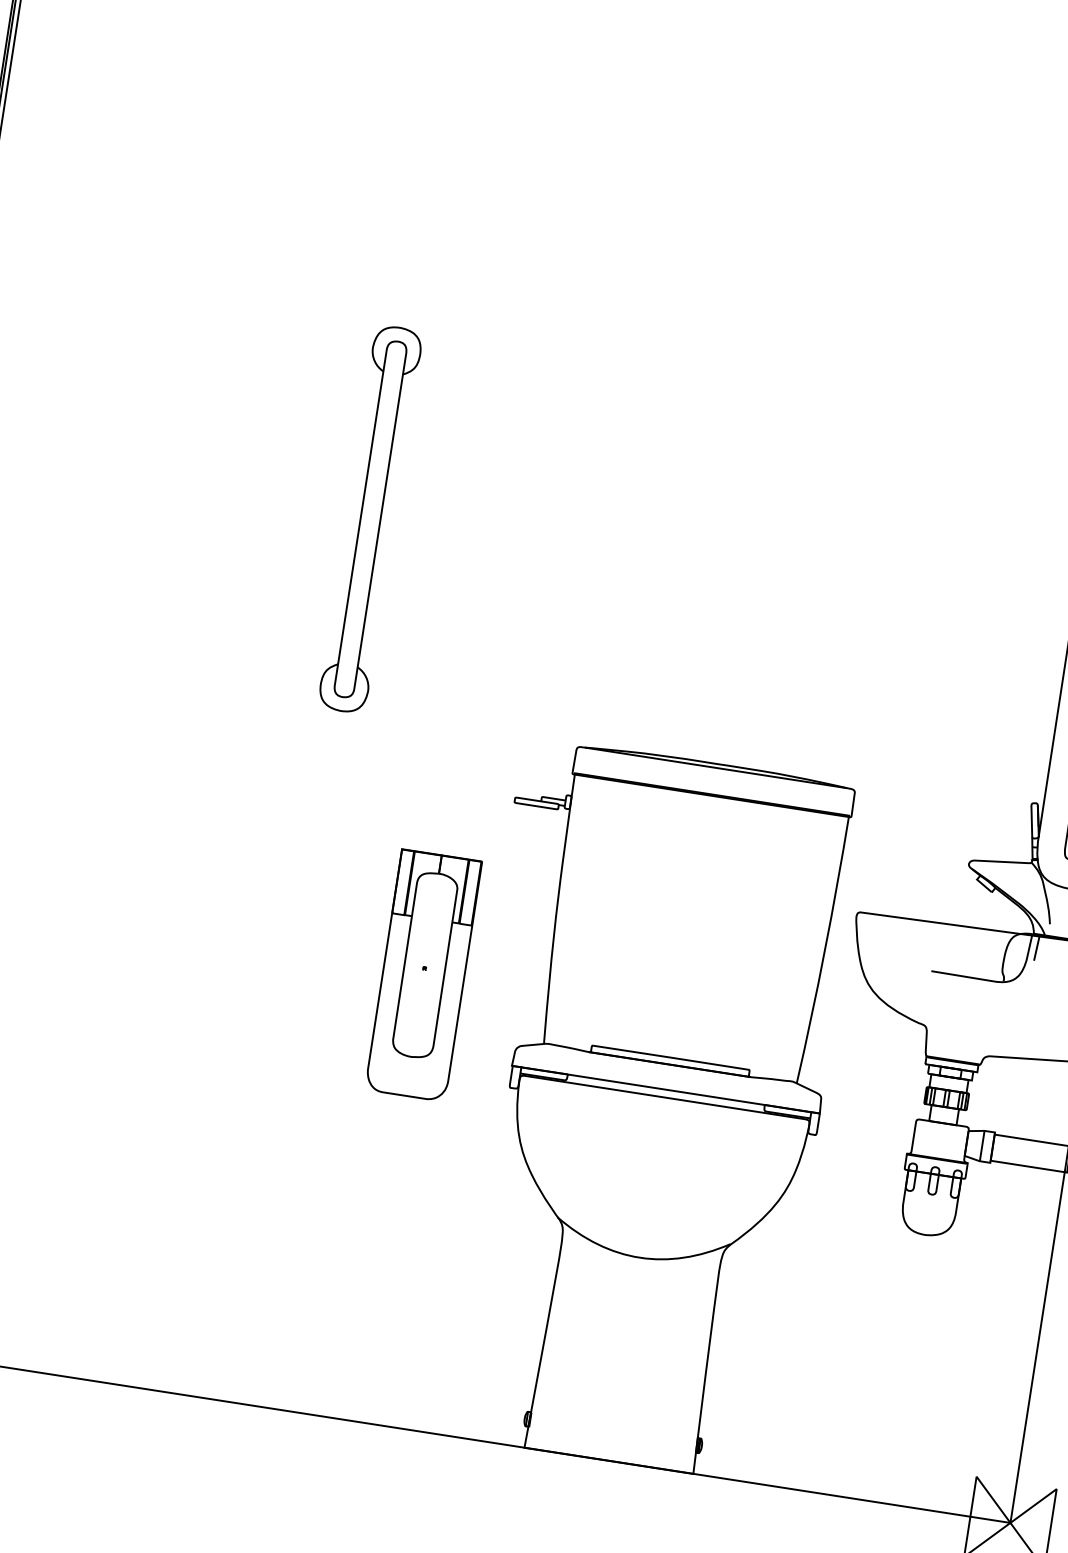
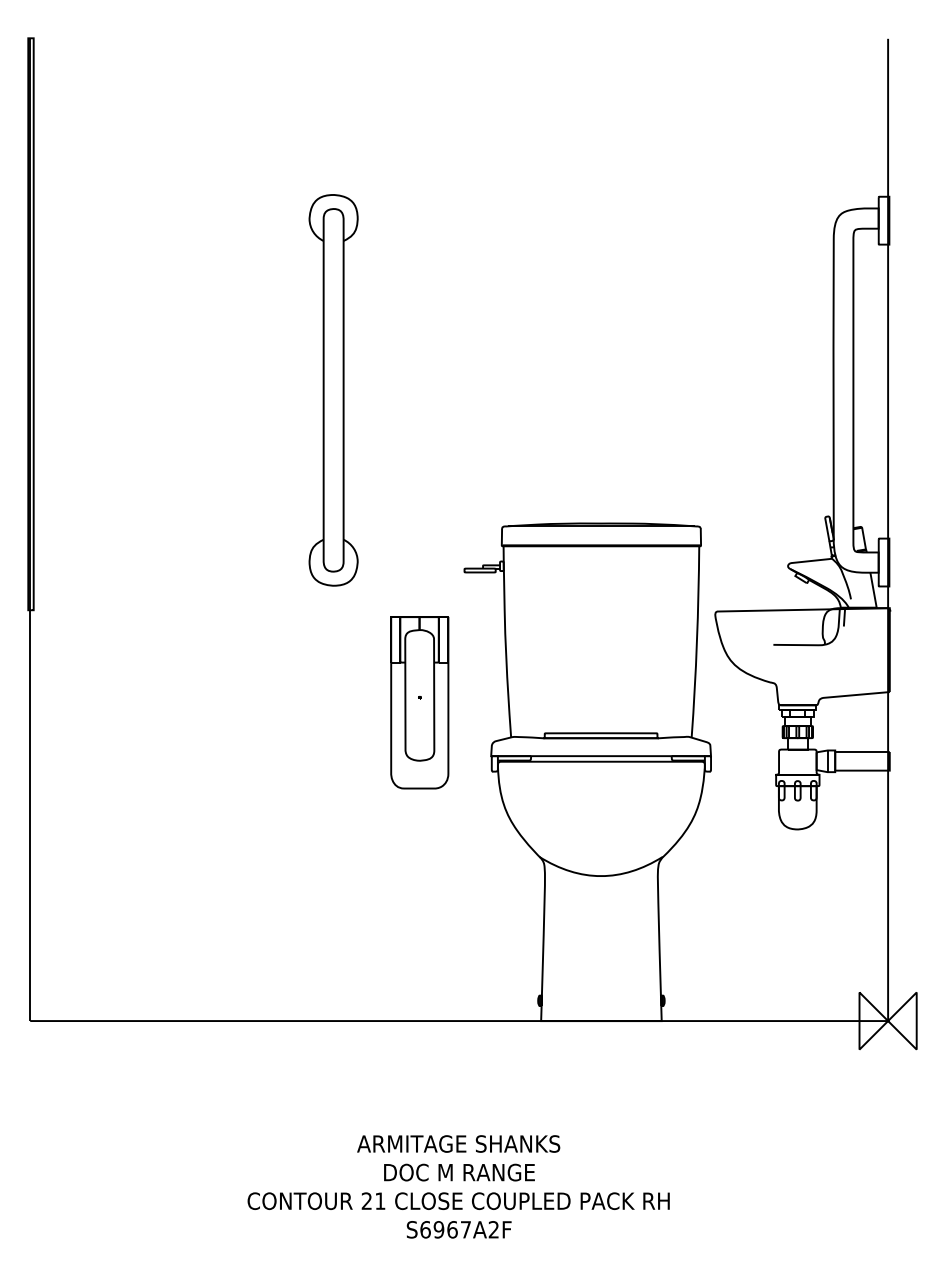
part: (370, 519) -> (333, 390), size x1.43

